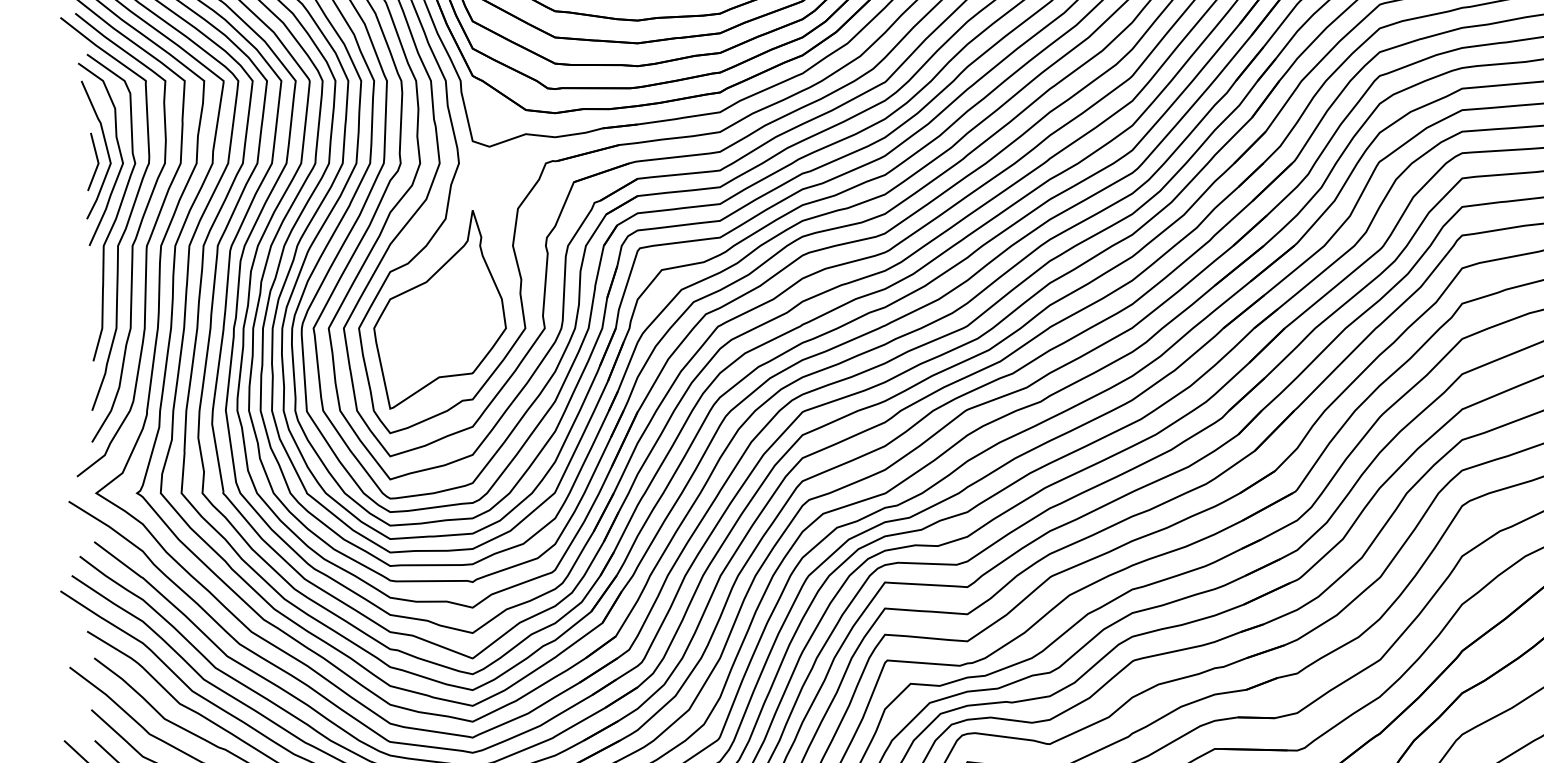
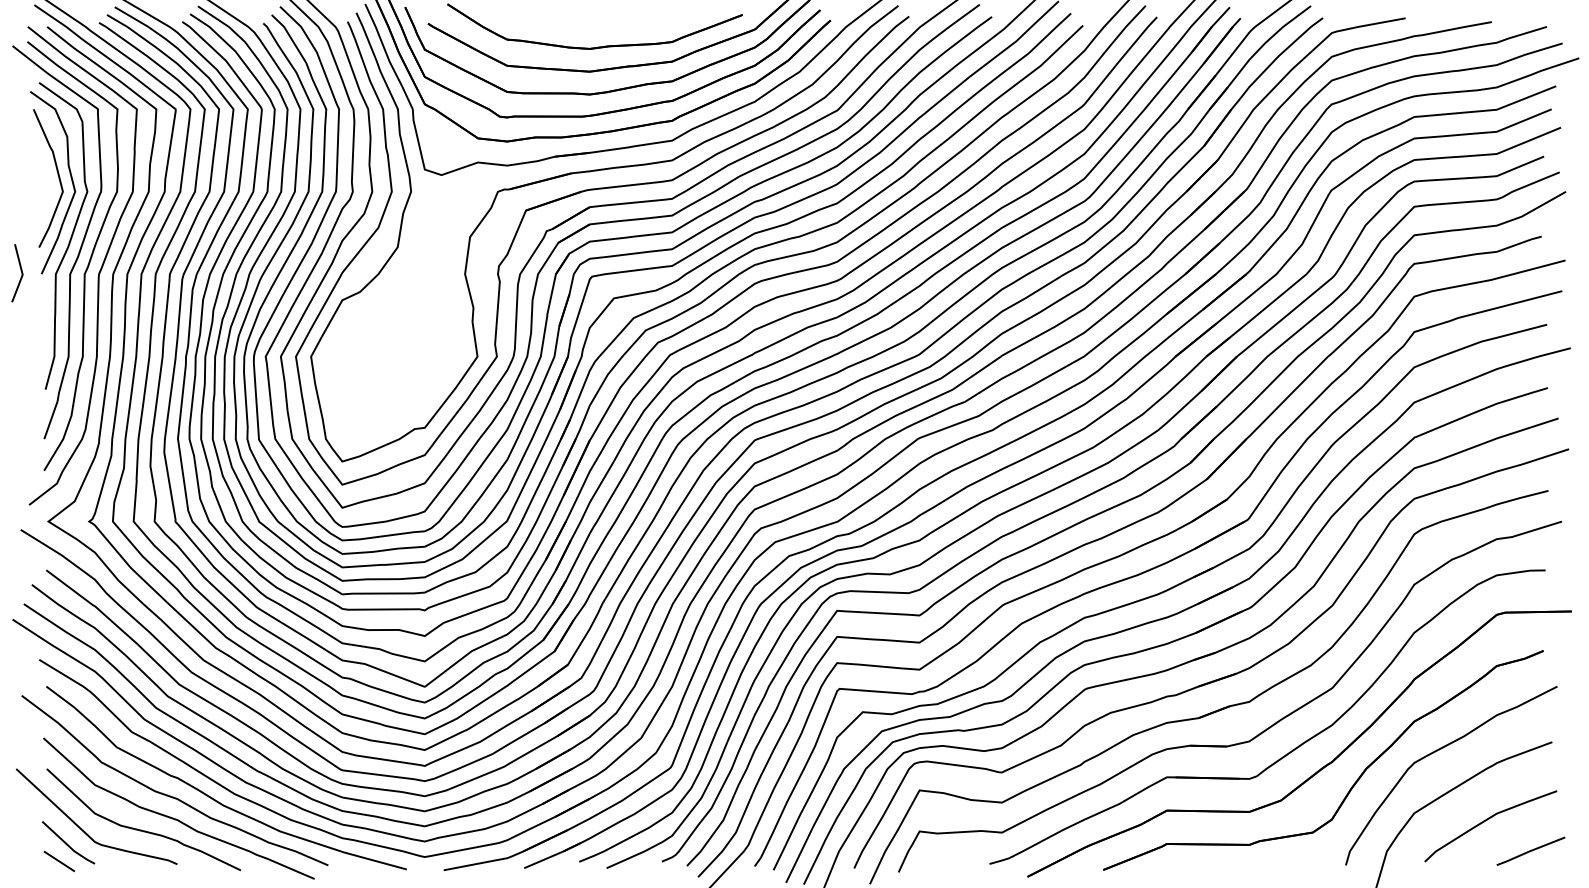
line: (97, 162) -> (21, 273), moved
part: (439, 309) -> (391, 337), removed

